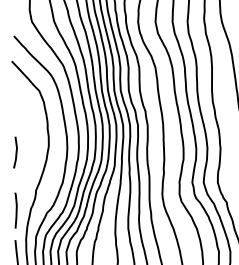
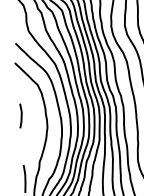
line: (15, 152) -> (20, 115), moved

